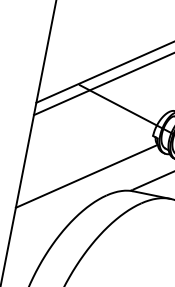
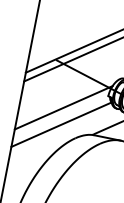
line: (89, 151) -> (63, 107), added

